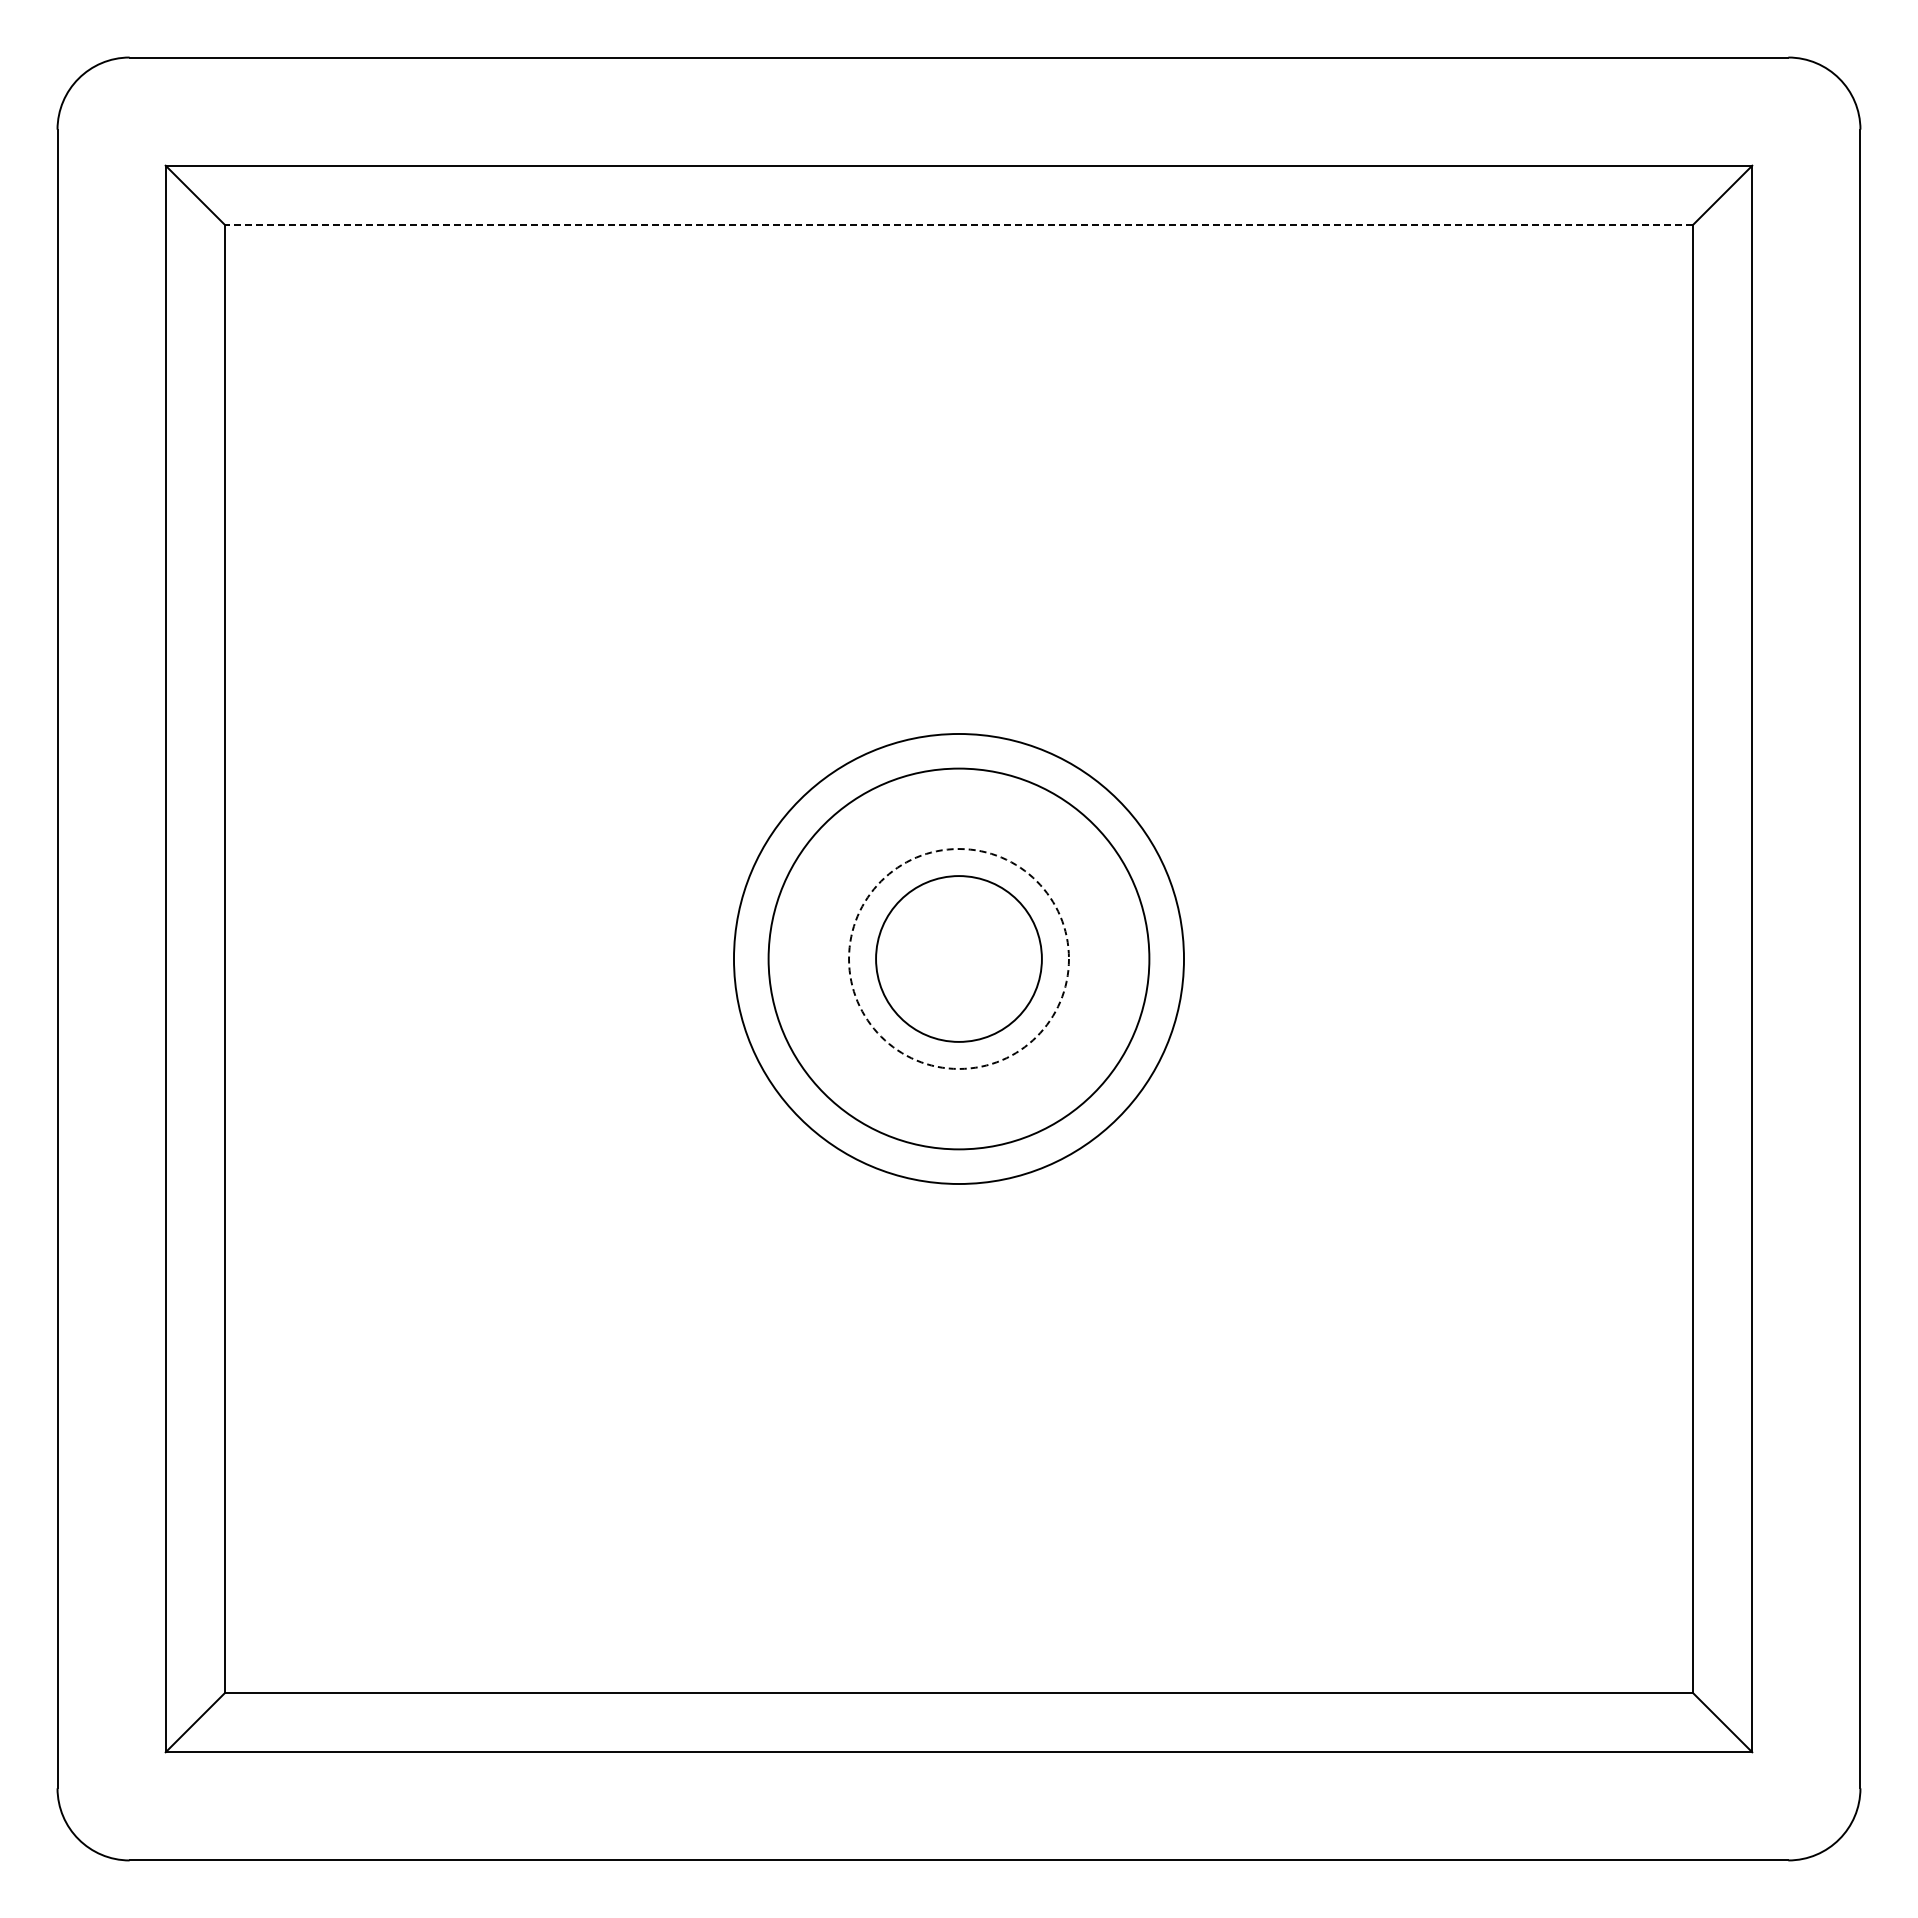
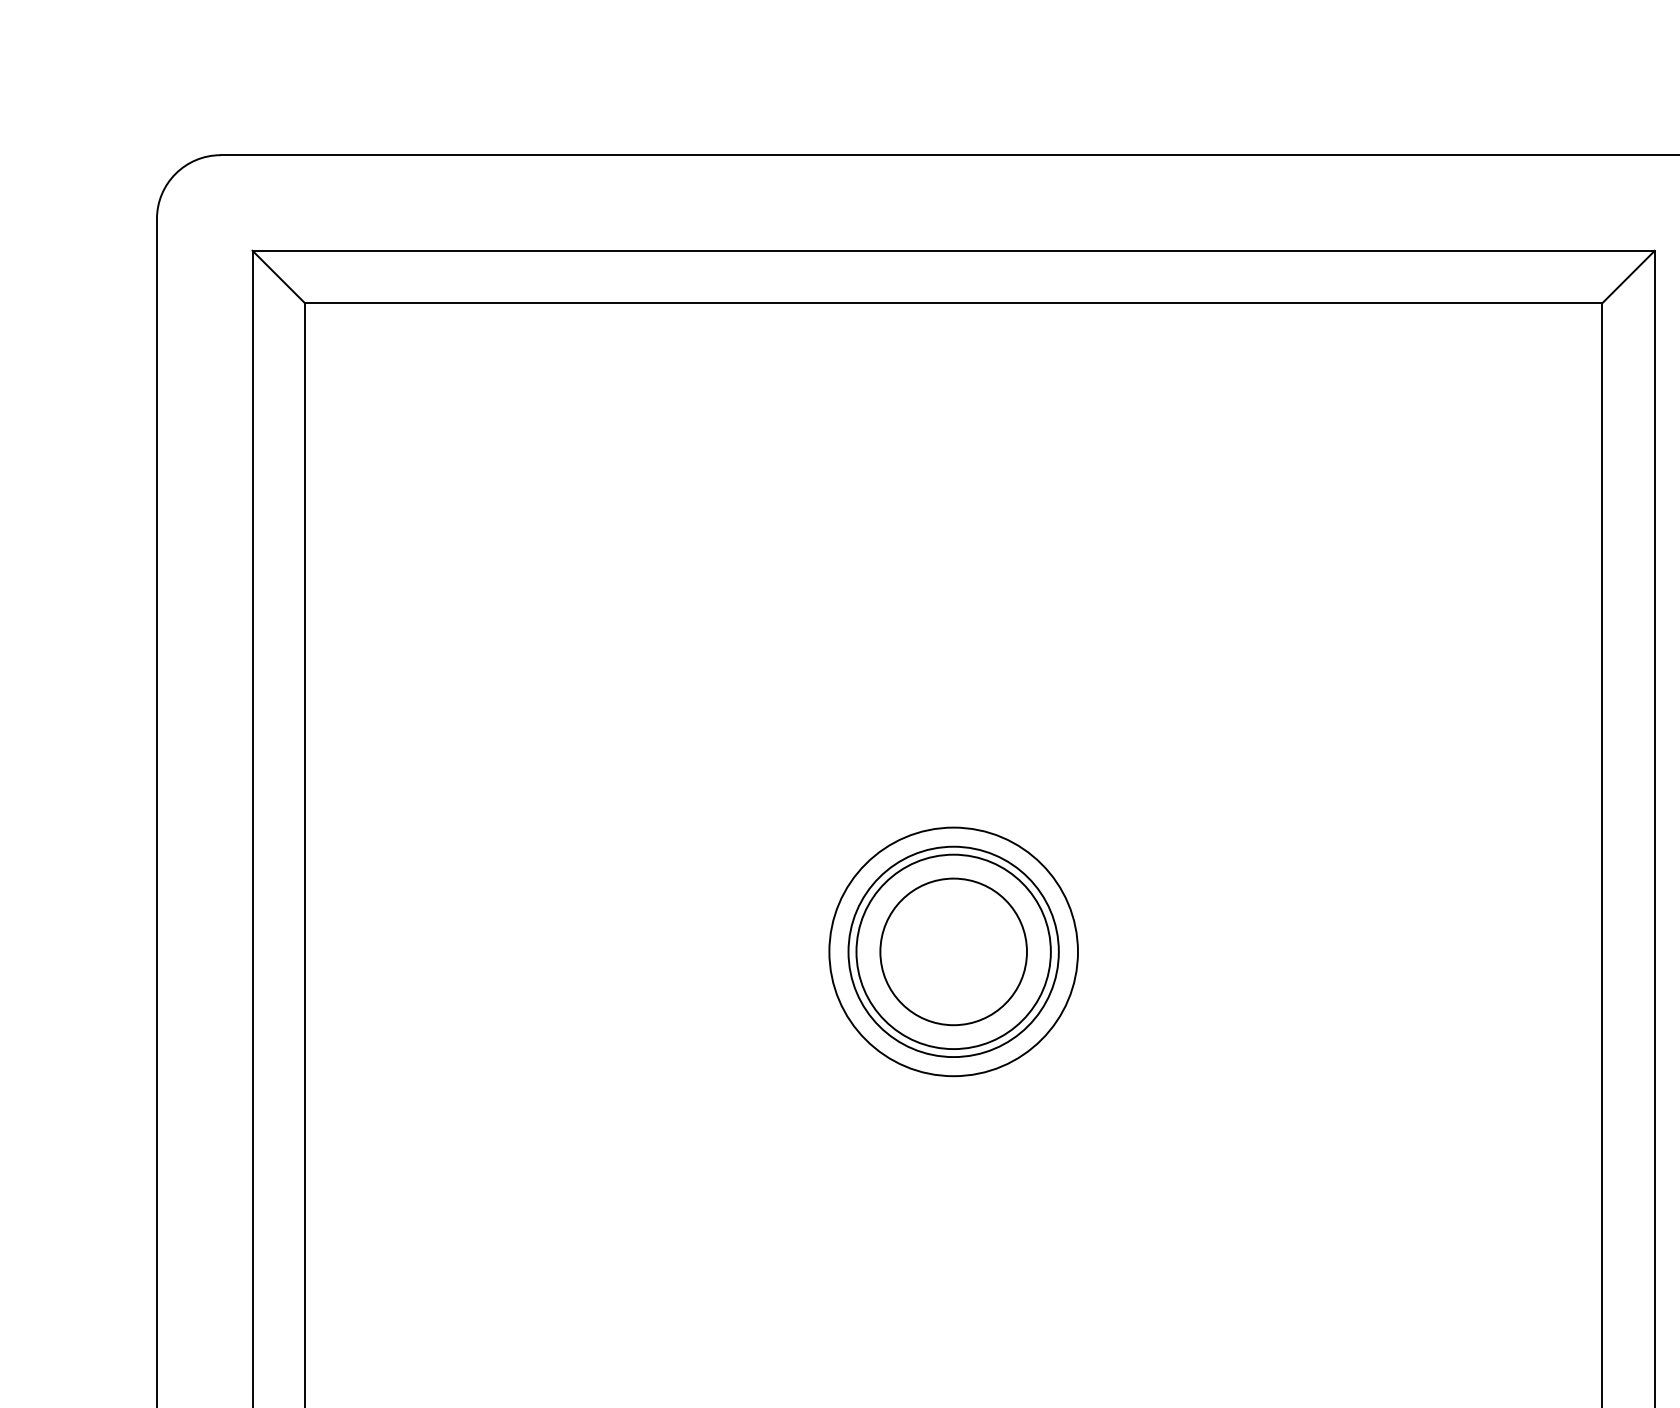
line: (958, 225) -> (953, 303), dashed -> solid
circle: (958, 958) -> (953, 951), dashed -> solid
circle: (958, 958) -> (953, 951), size x0.62
circle: (958, 958) -> (953, 951), size x0.62

